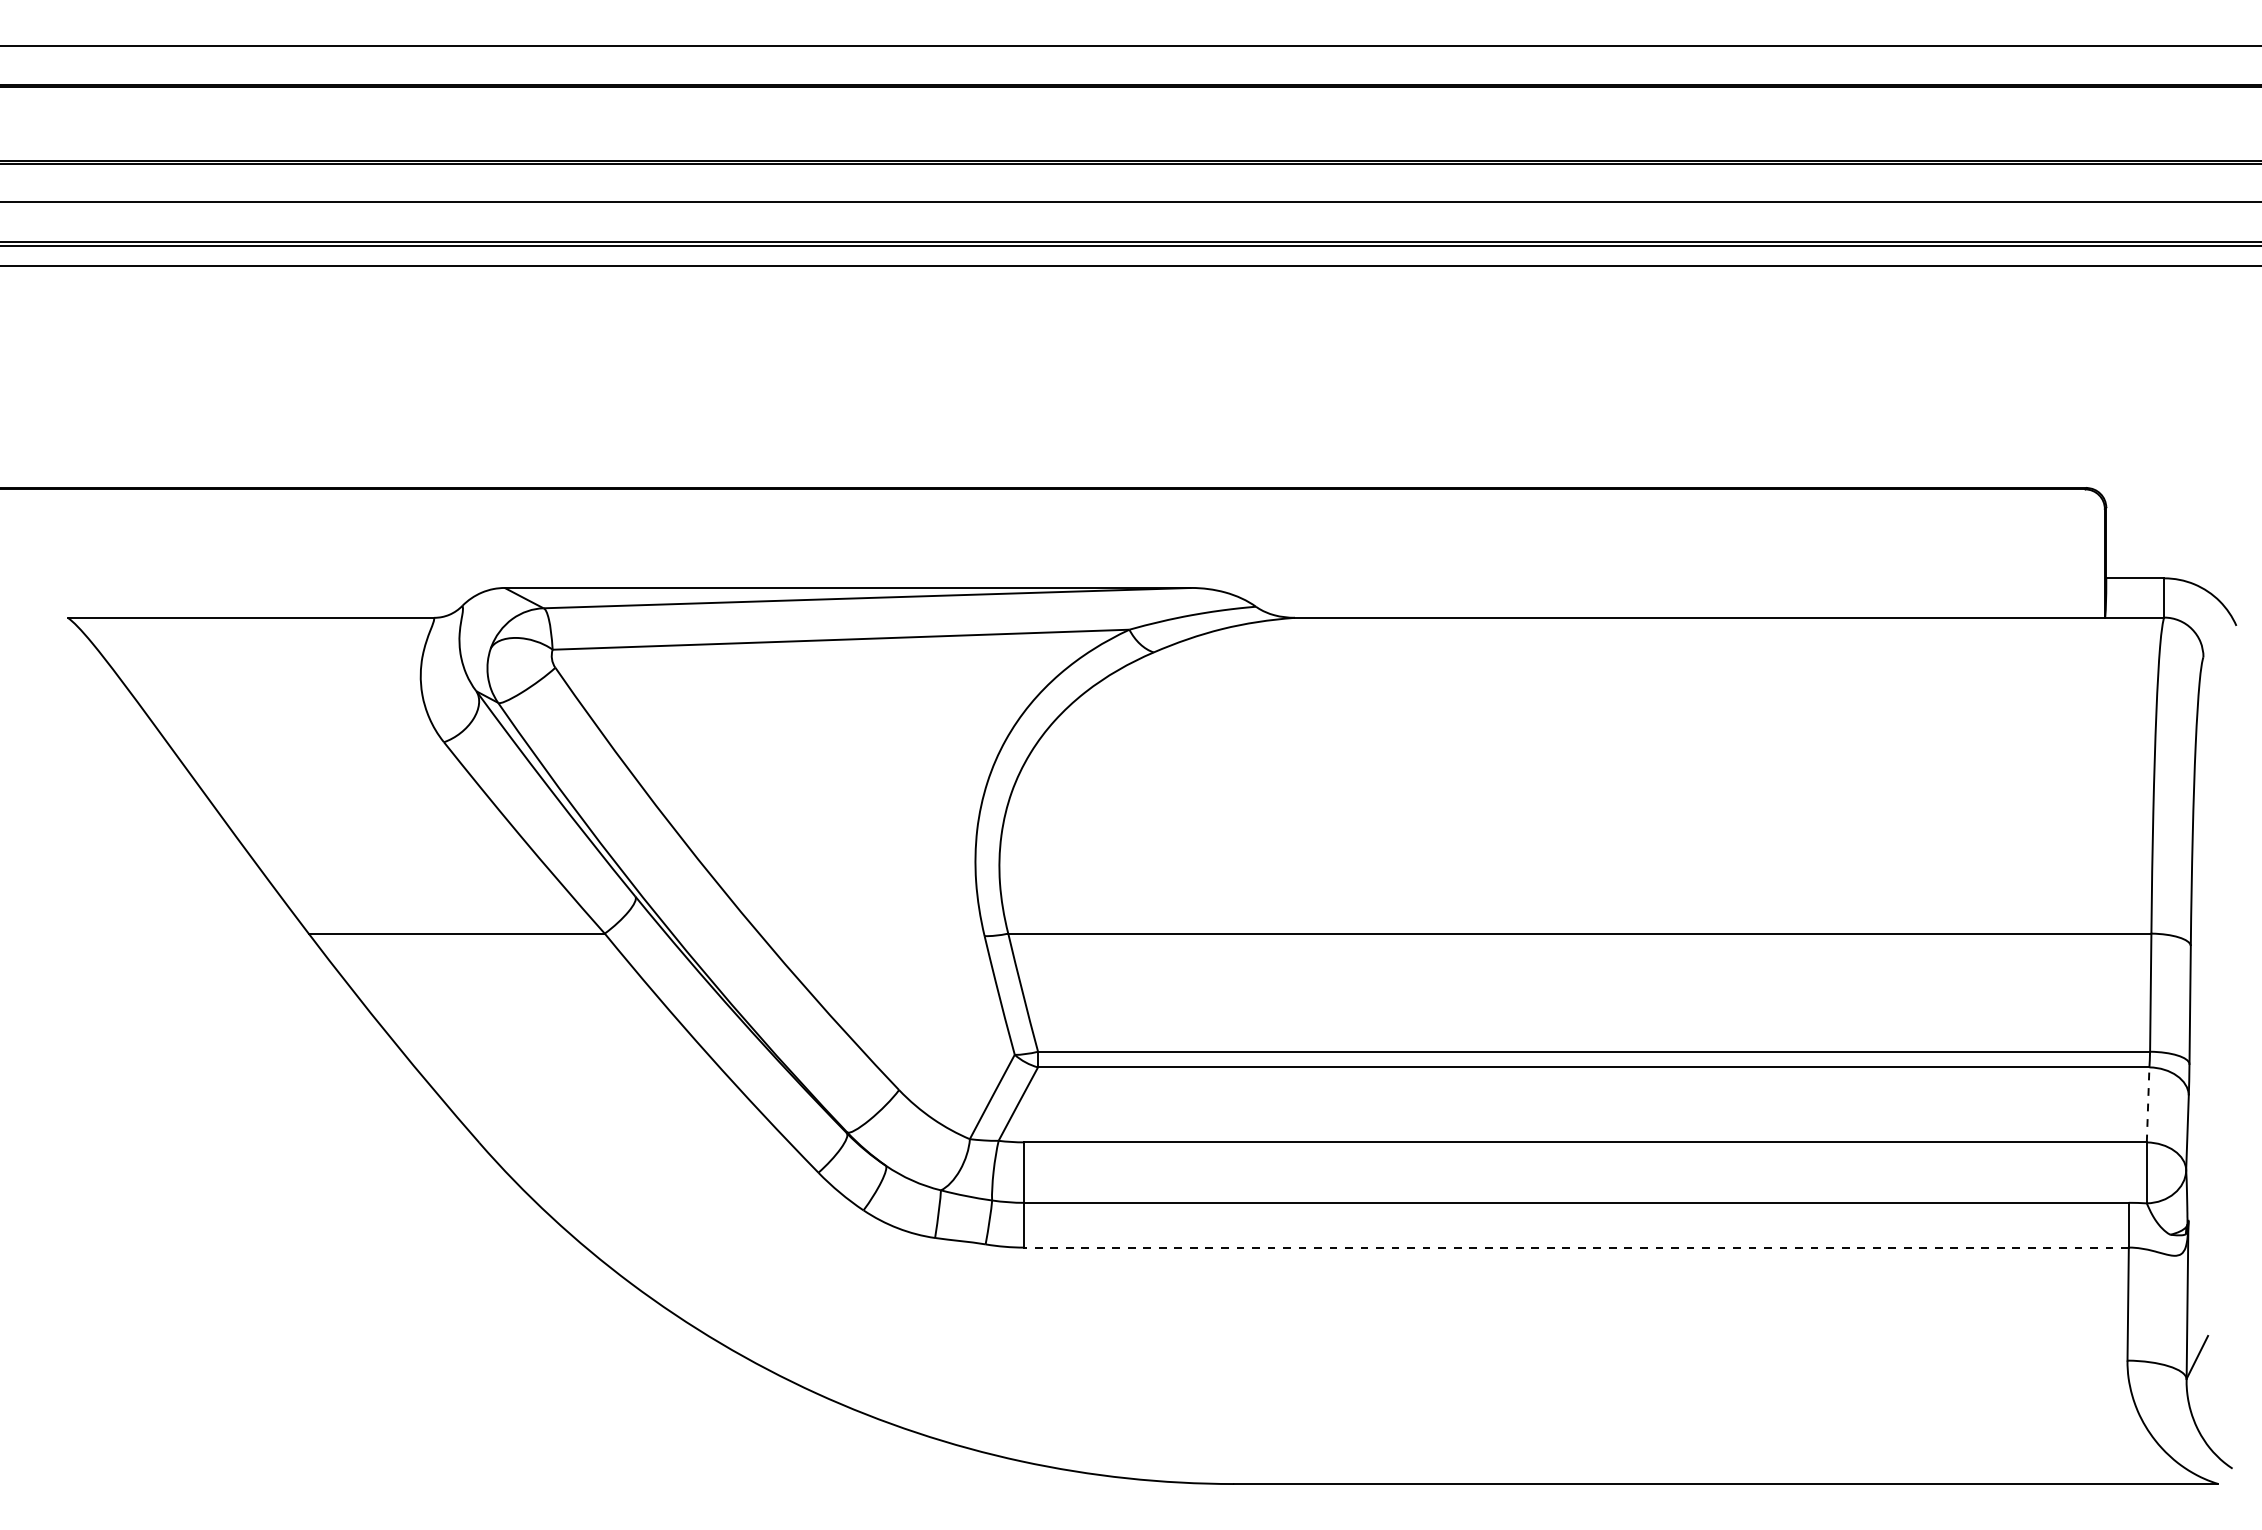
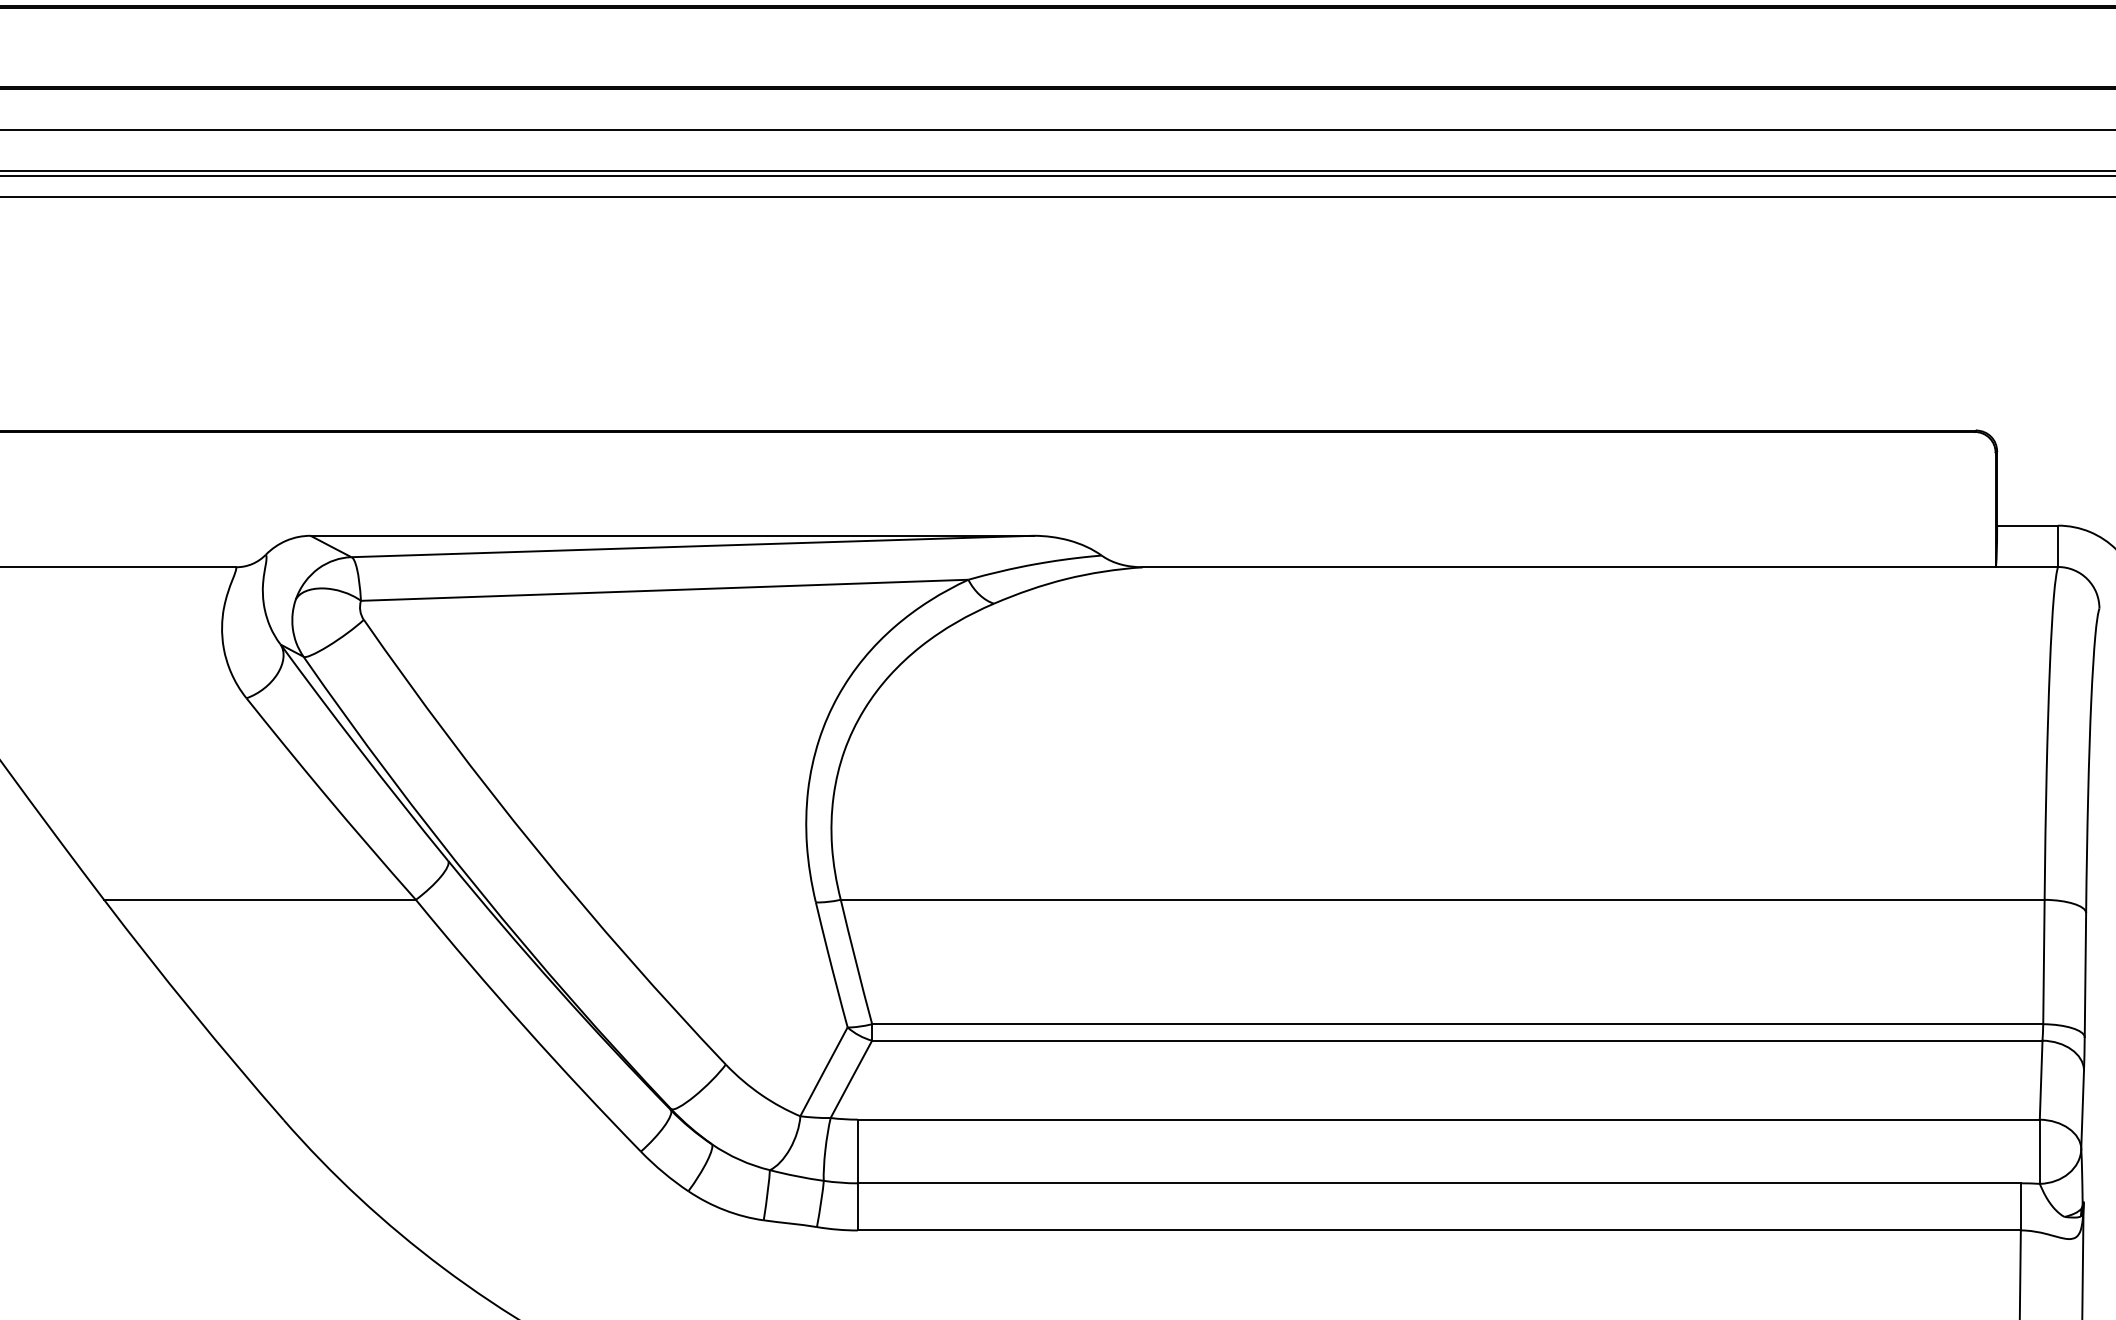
line: (2148, 1104) -> (2041, 1079), dashed -> solid
line: (1576, 1247) -> (1439, 1230), dashed -> solid

